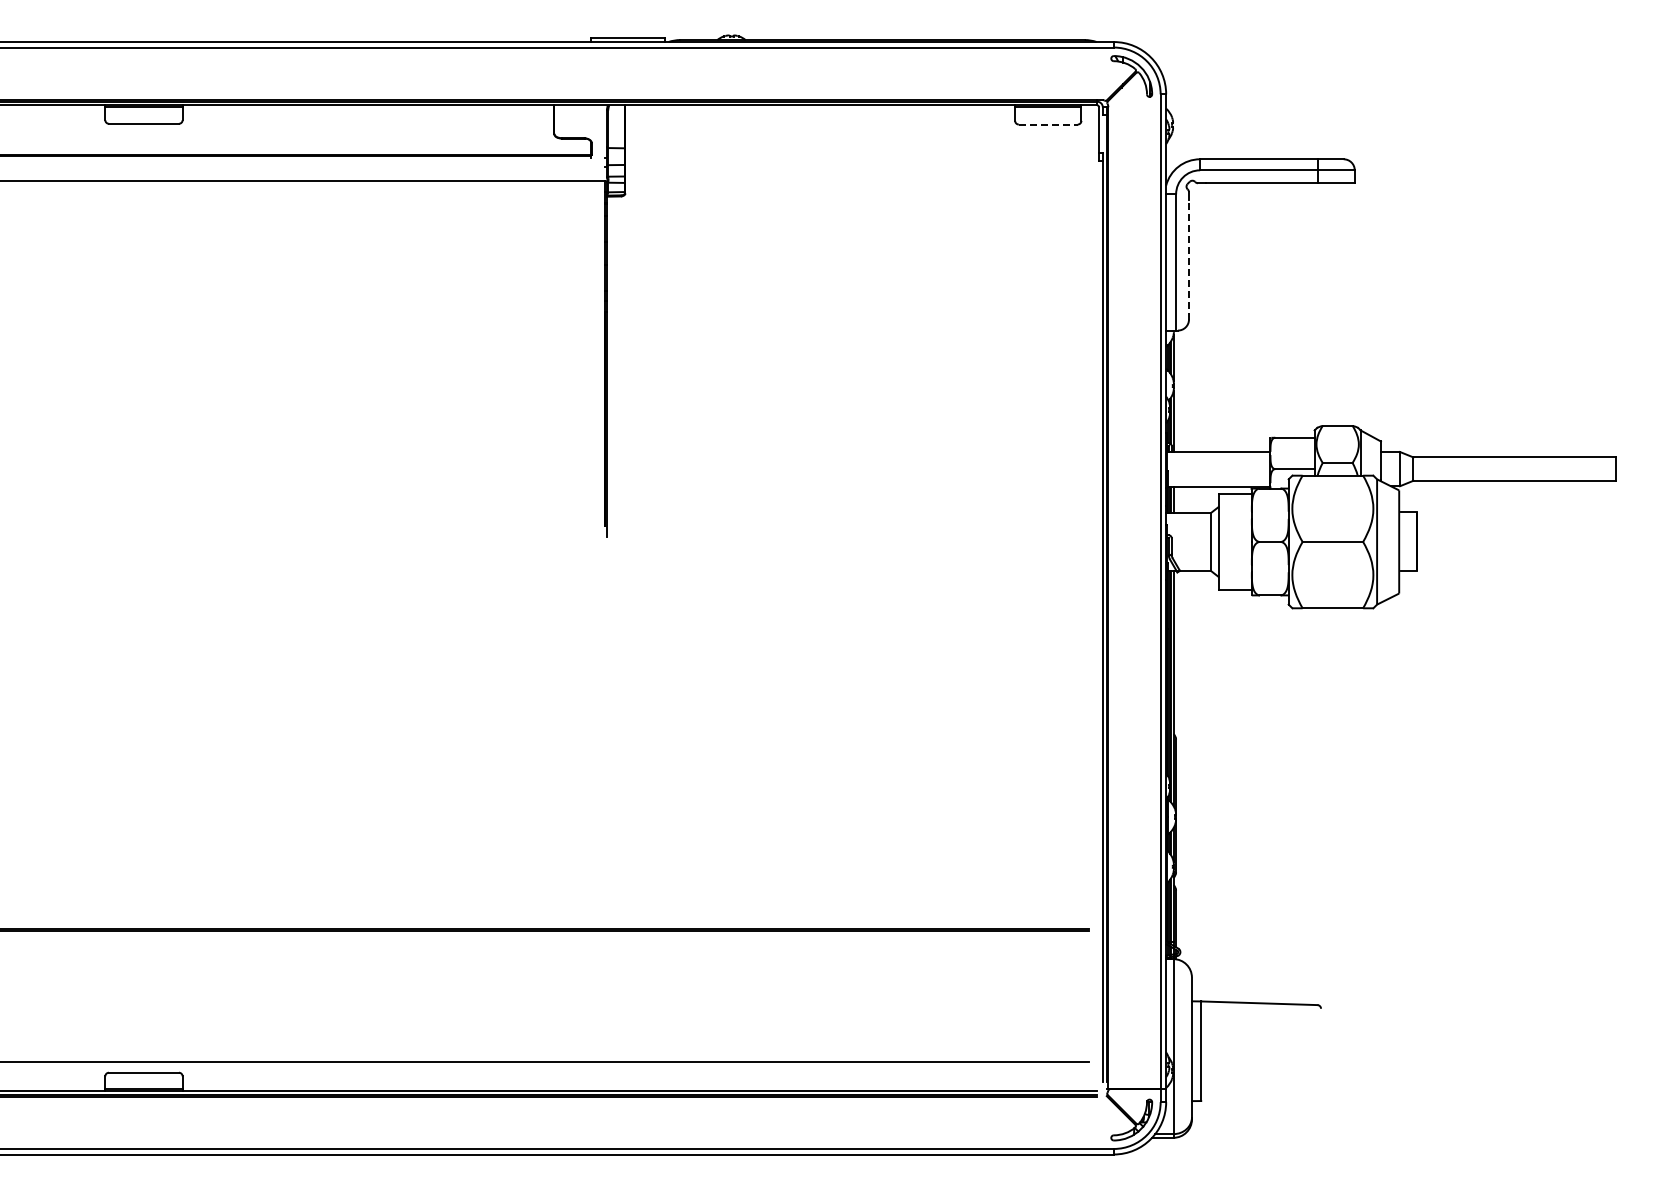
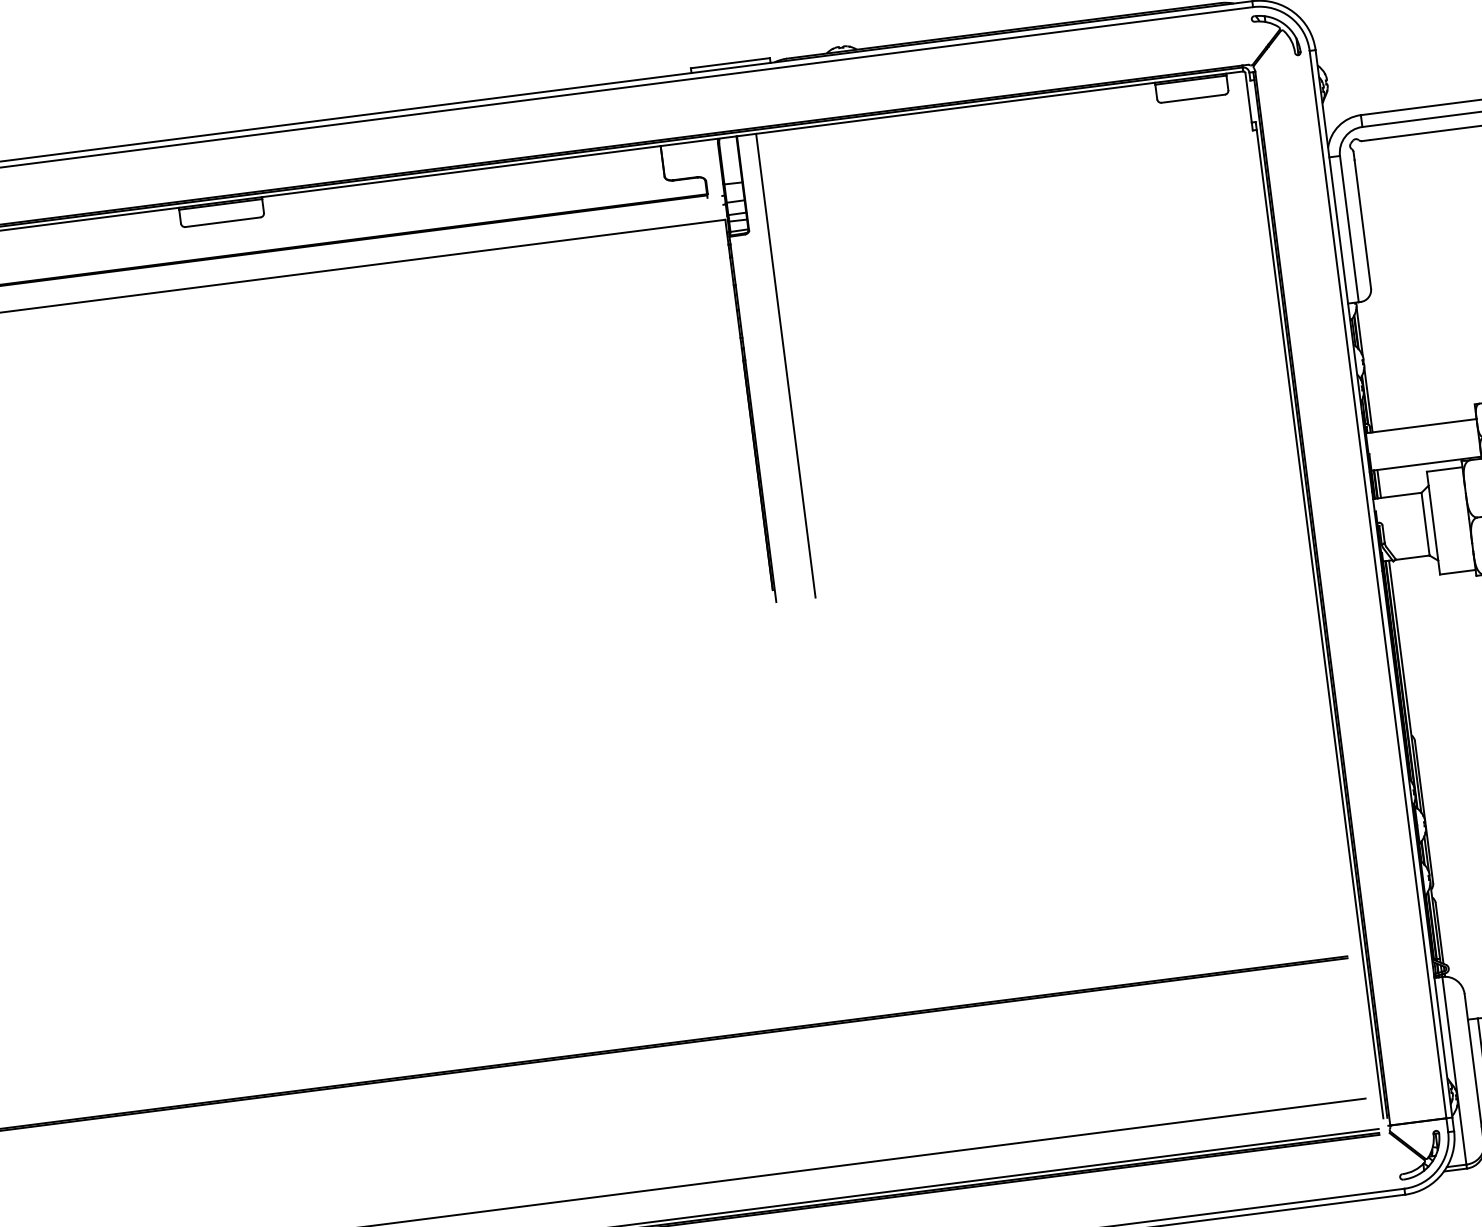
line: (1048, 124) -> (1193, 98), dashed -> solid
line: (1189, 259) -> (1363, 224), dashed -> solid
line: (643, 321) -> (786, 365), added

